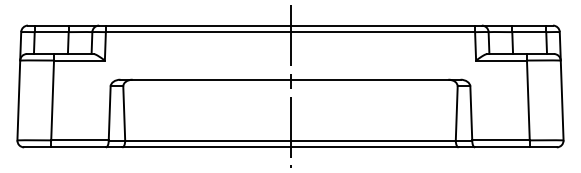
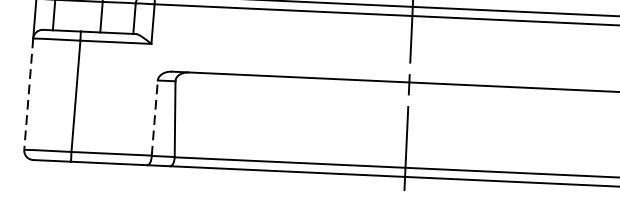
line: (18, 100) -> (28, 94), solid -> dashed
line: (109, 113) -> (154, 118), solid -> dashed

